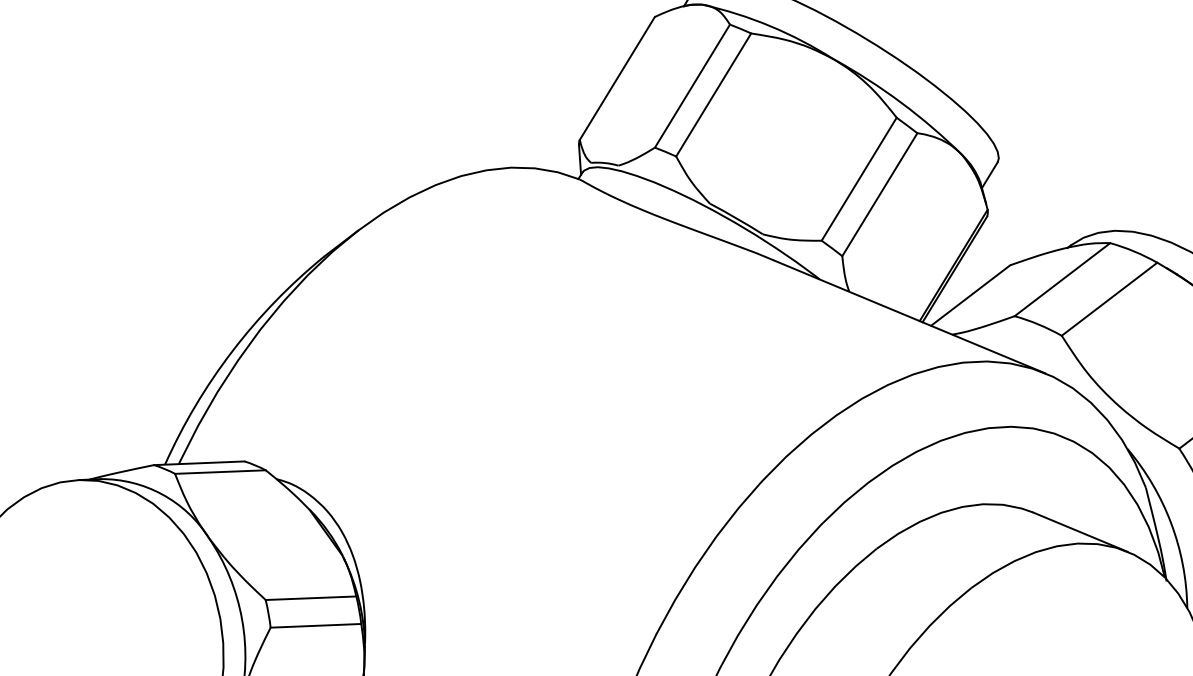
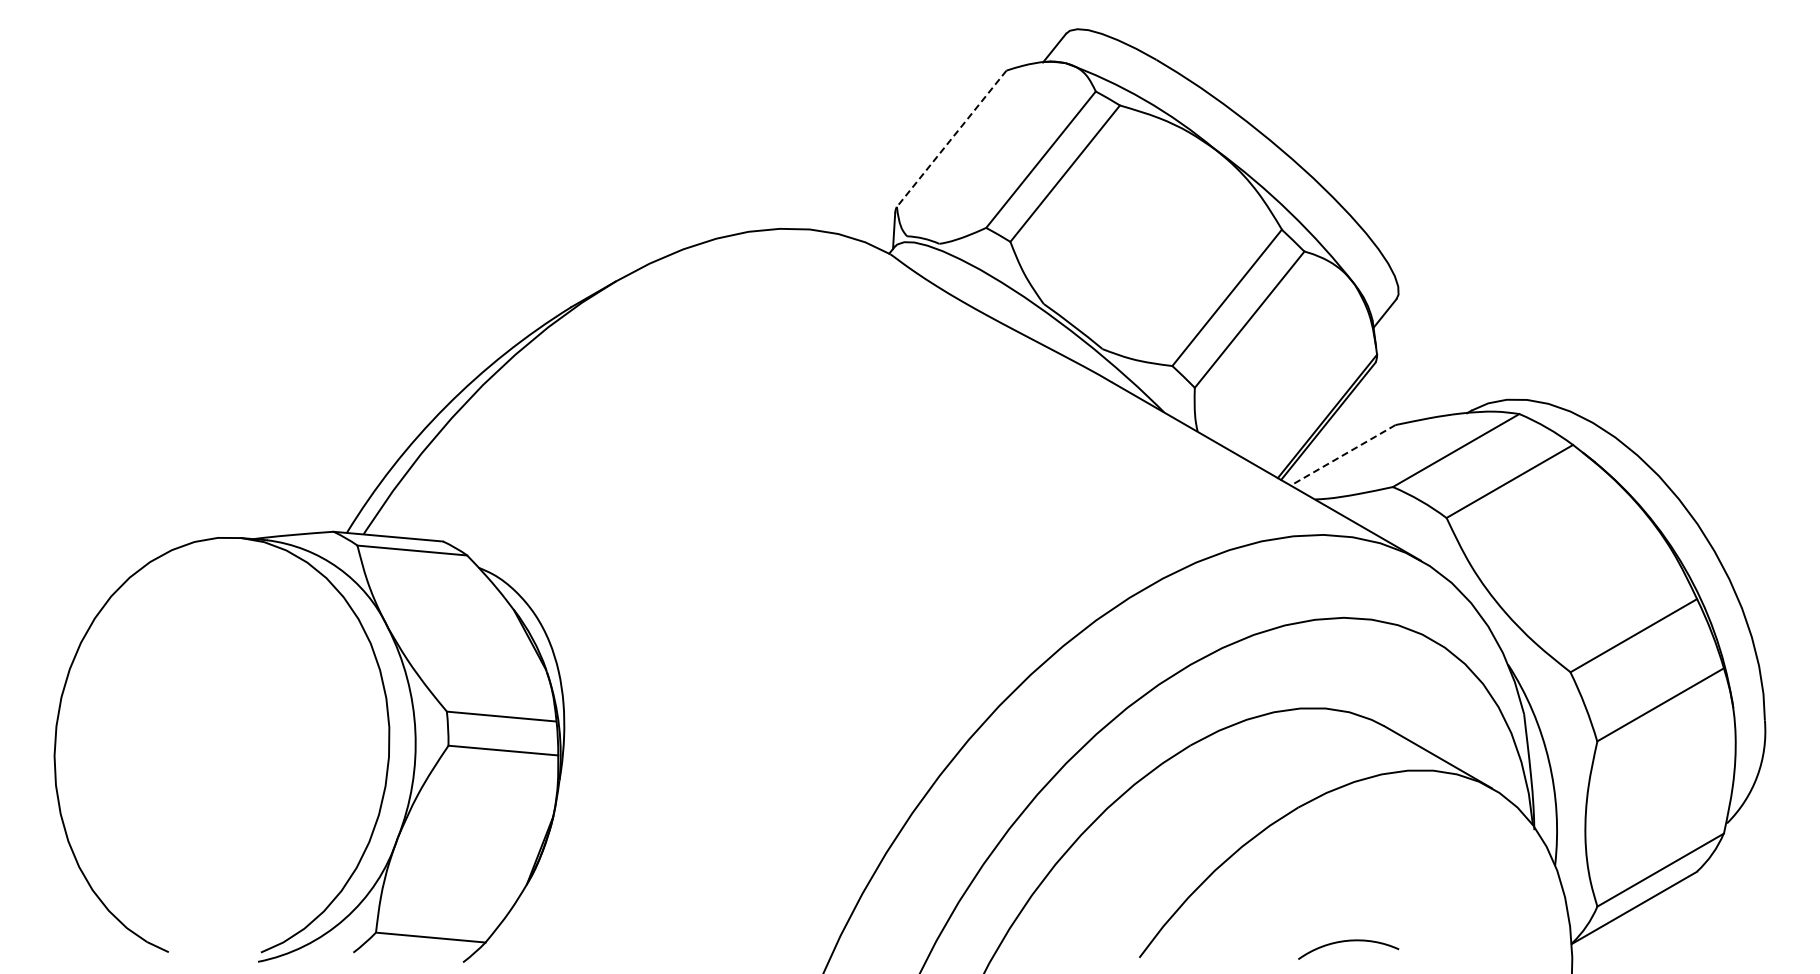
line: (617, 79) -> (951, 139), solid -> dashed
line: (970, 295) -> (1342, 455), solid -> dashed

